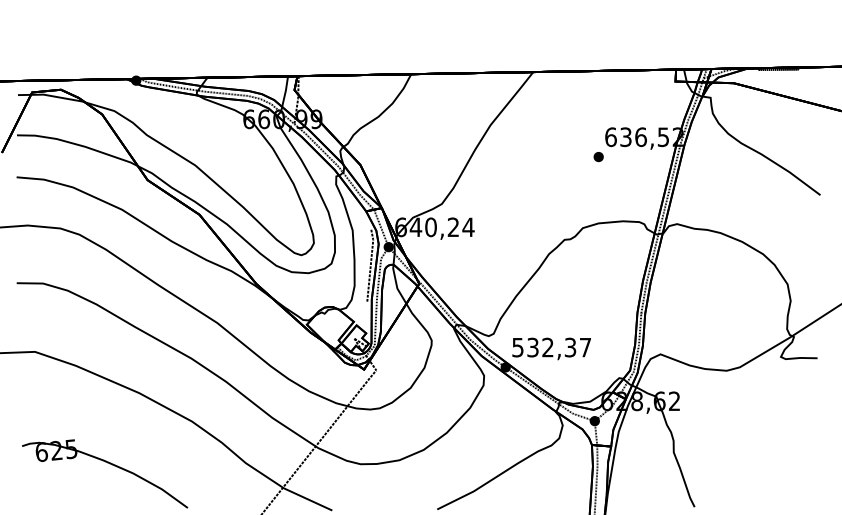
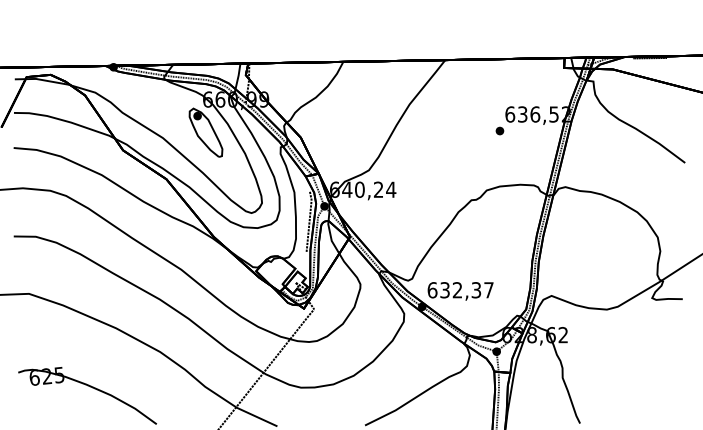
part: (246, 158) -> (205, 132), added
text: (517, 347) -> (432, 290), 532,37 -> 632,37

